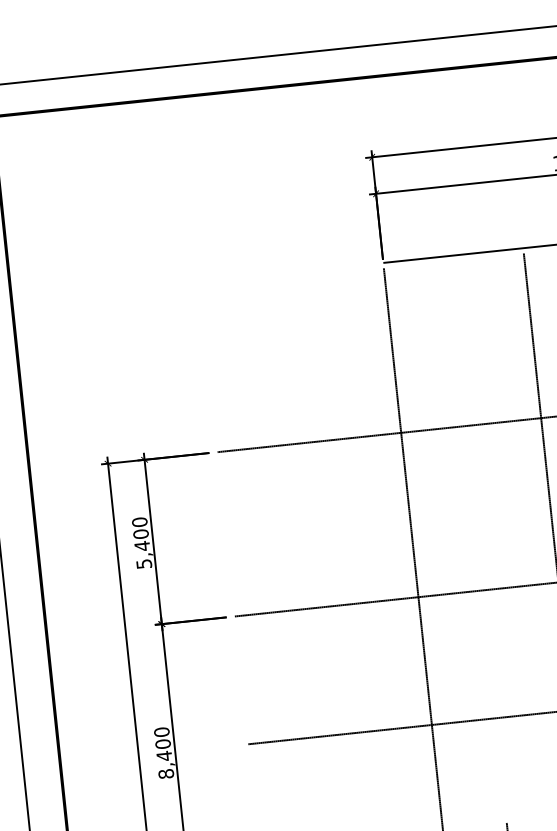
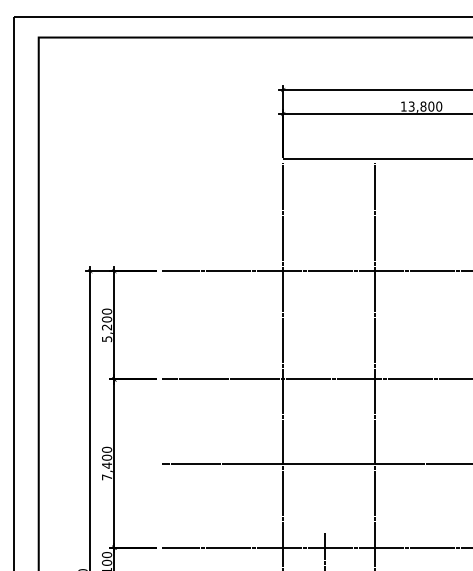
text: (141, 546) -> (106, 327), 5,400 -> 5,200
text: (165, 774) -> (106, 477), 8,400 -> 7,400

